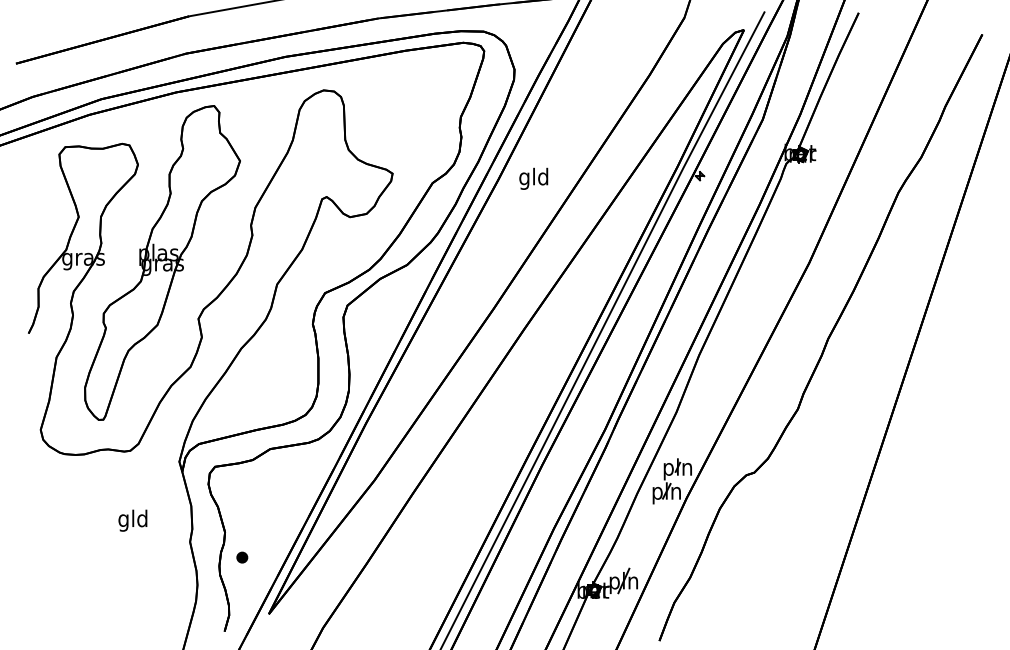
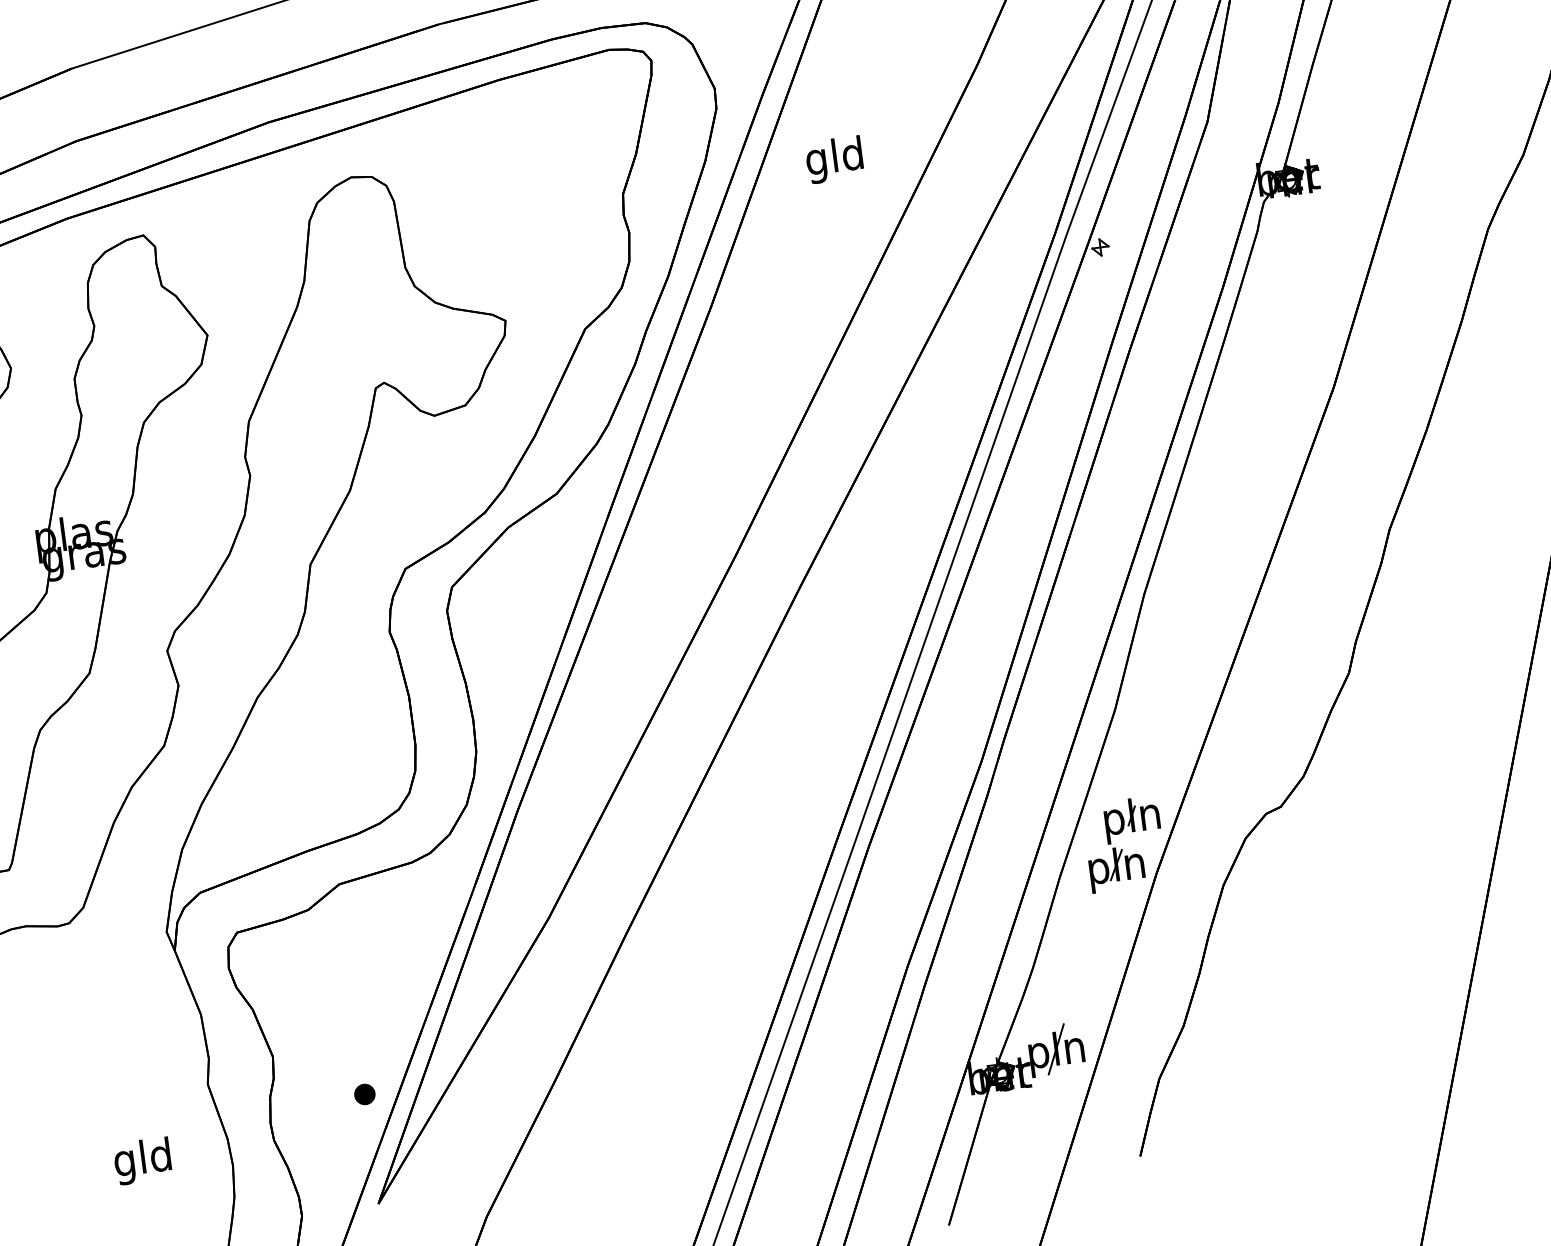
text: (533, 178) -> (834, 159), moved
text: (132, 520) -> (141, 1160), moved
part: (242, 557) -> (365, 1094), moved

